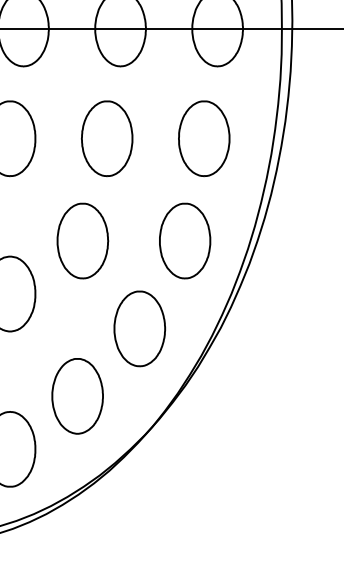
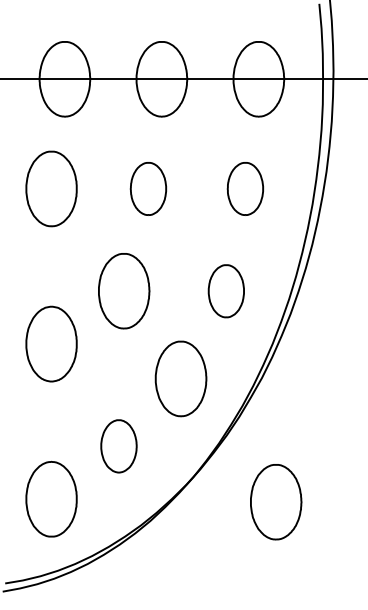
part: (107, 138) -> (148, 188), size x0.7
part: (204, 138) -> (245, 188), size x0.7
part: (185, 241) -> (226, 291), size x0.7
part: (77, 396) -> (118, 446), size x0.7
part: (235, 452) -> (276, 502), added

